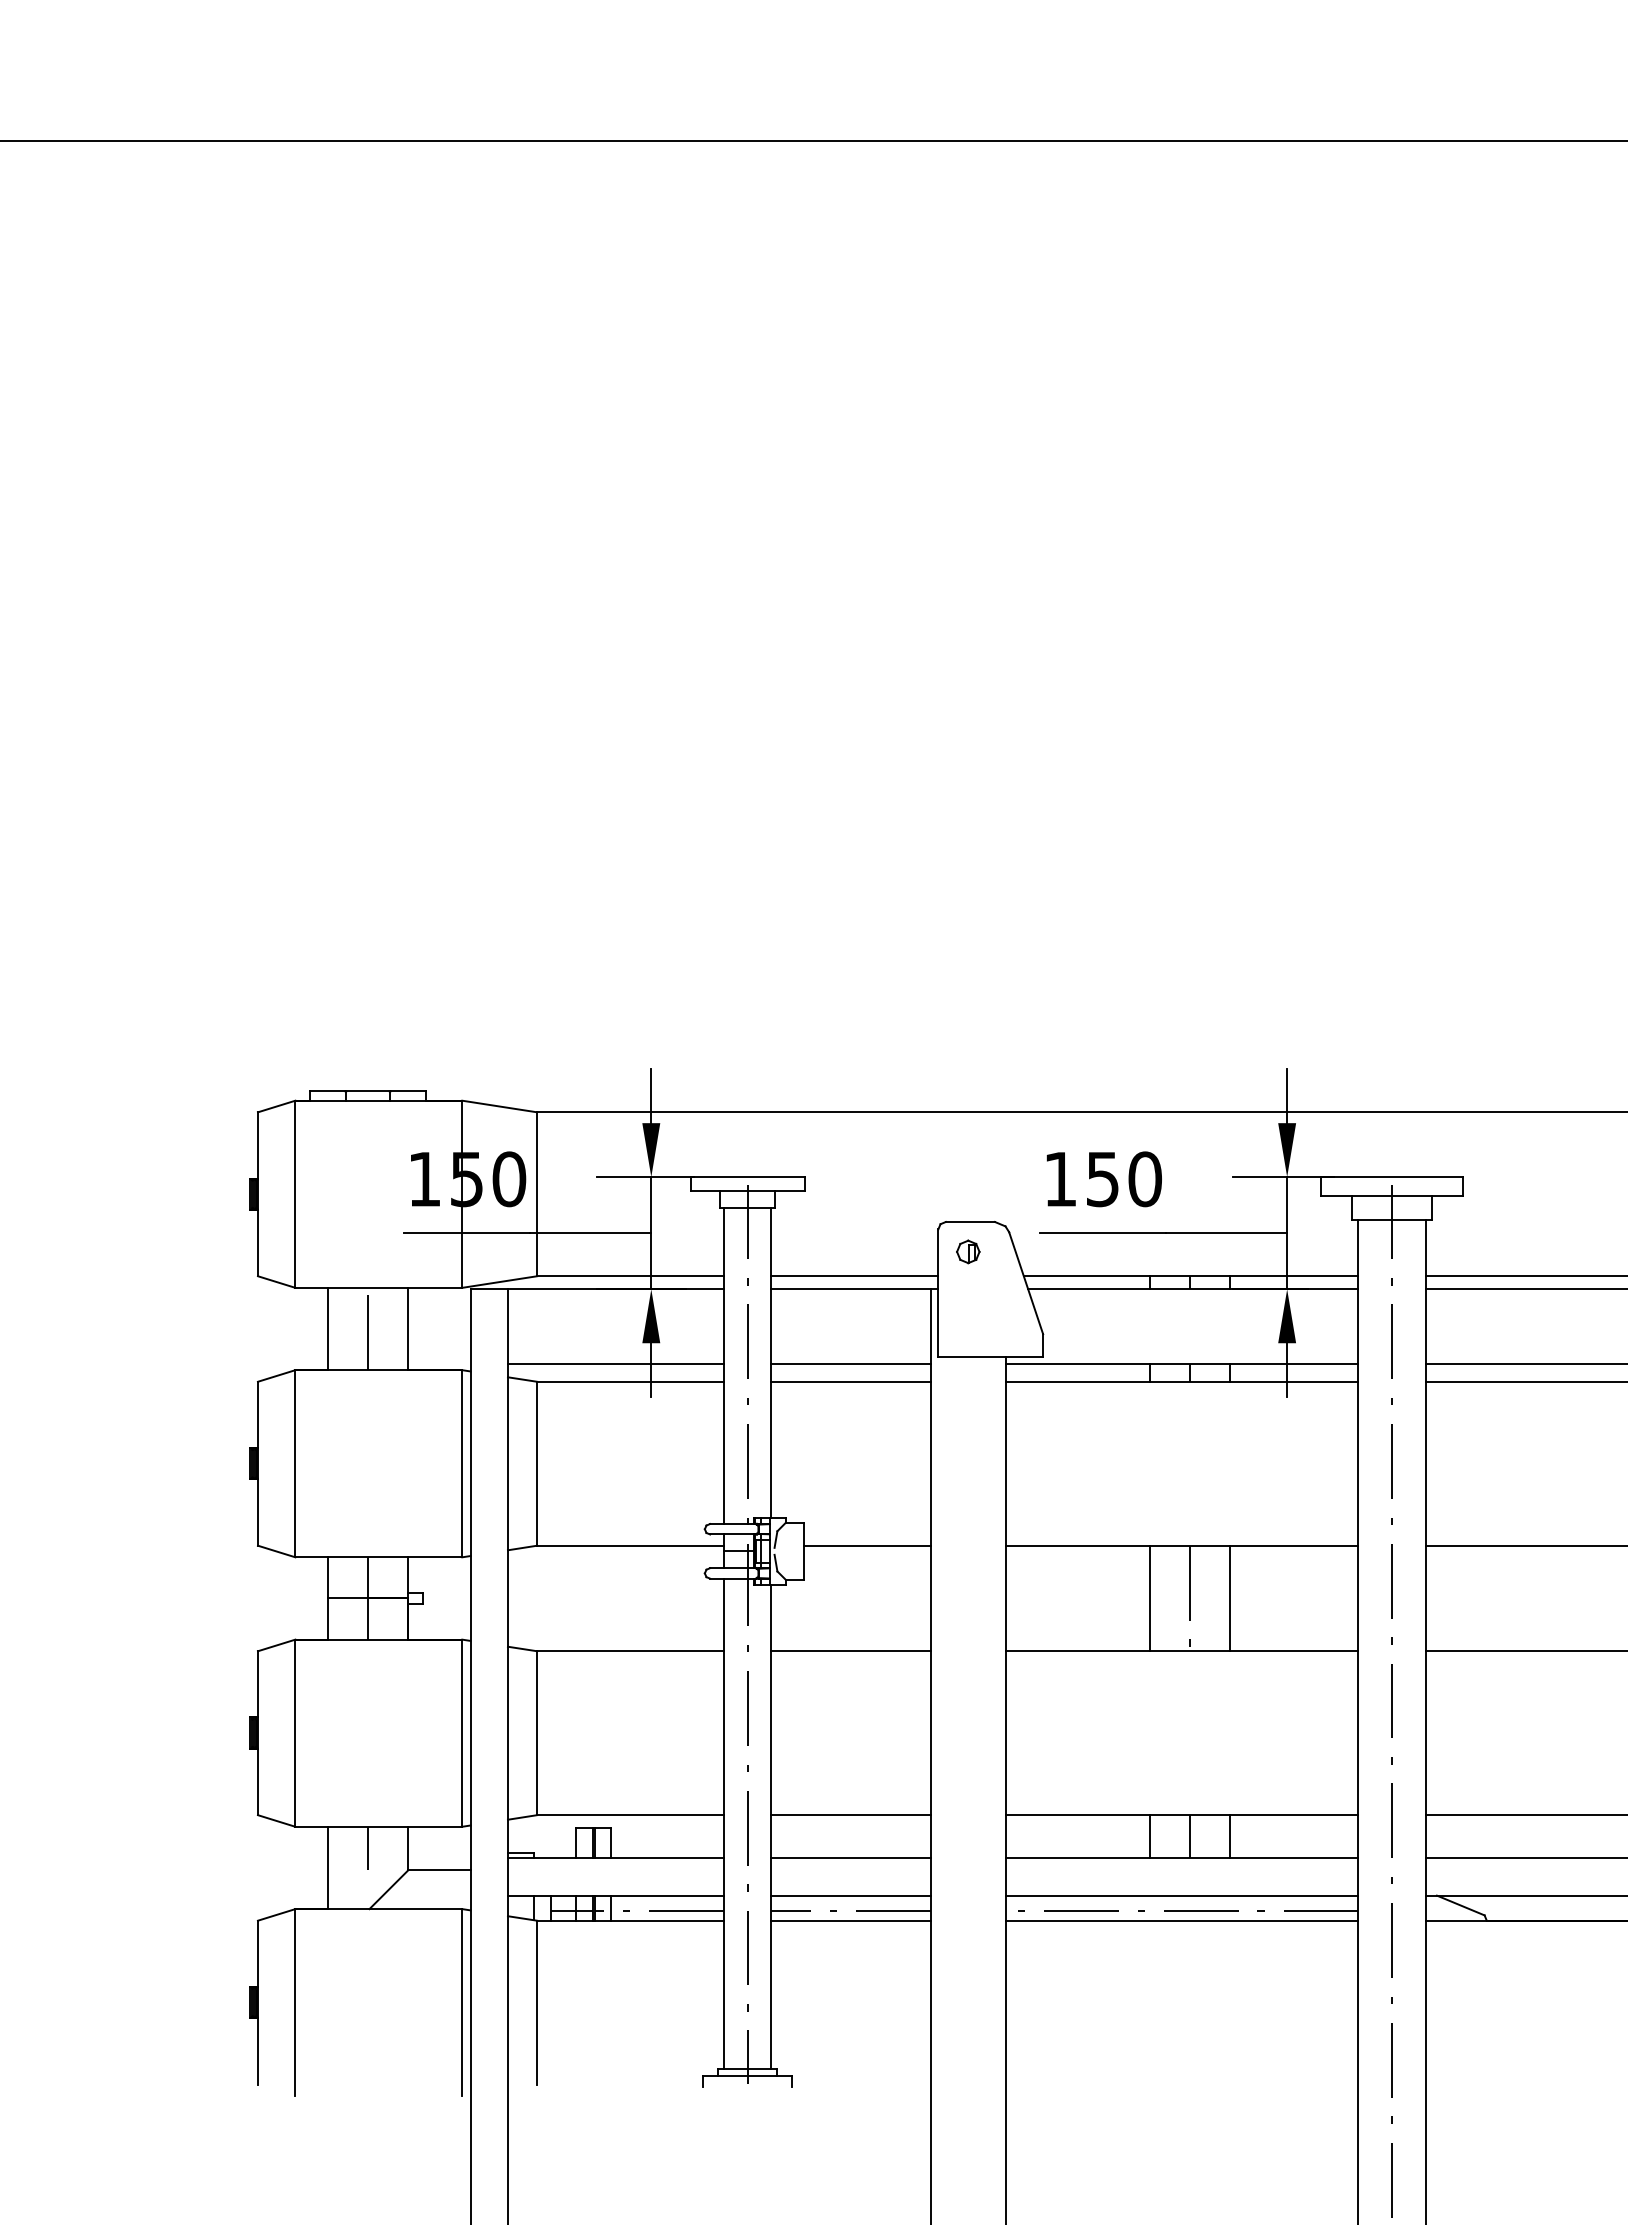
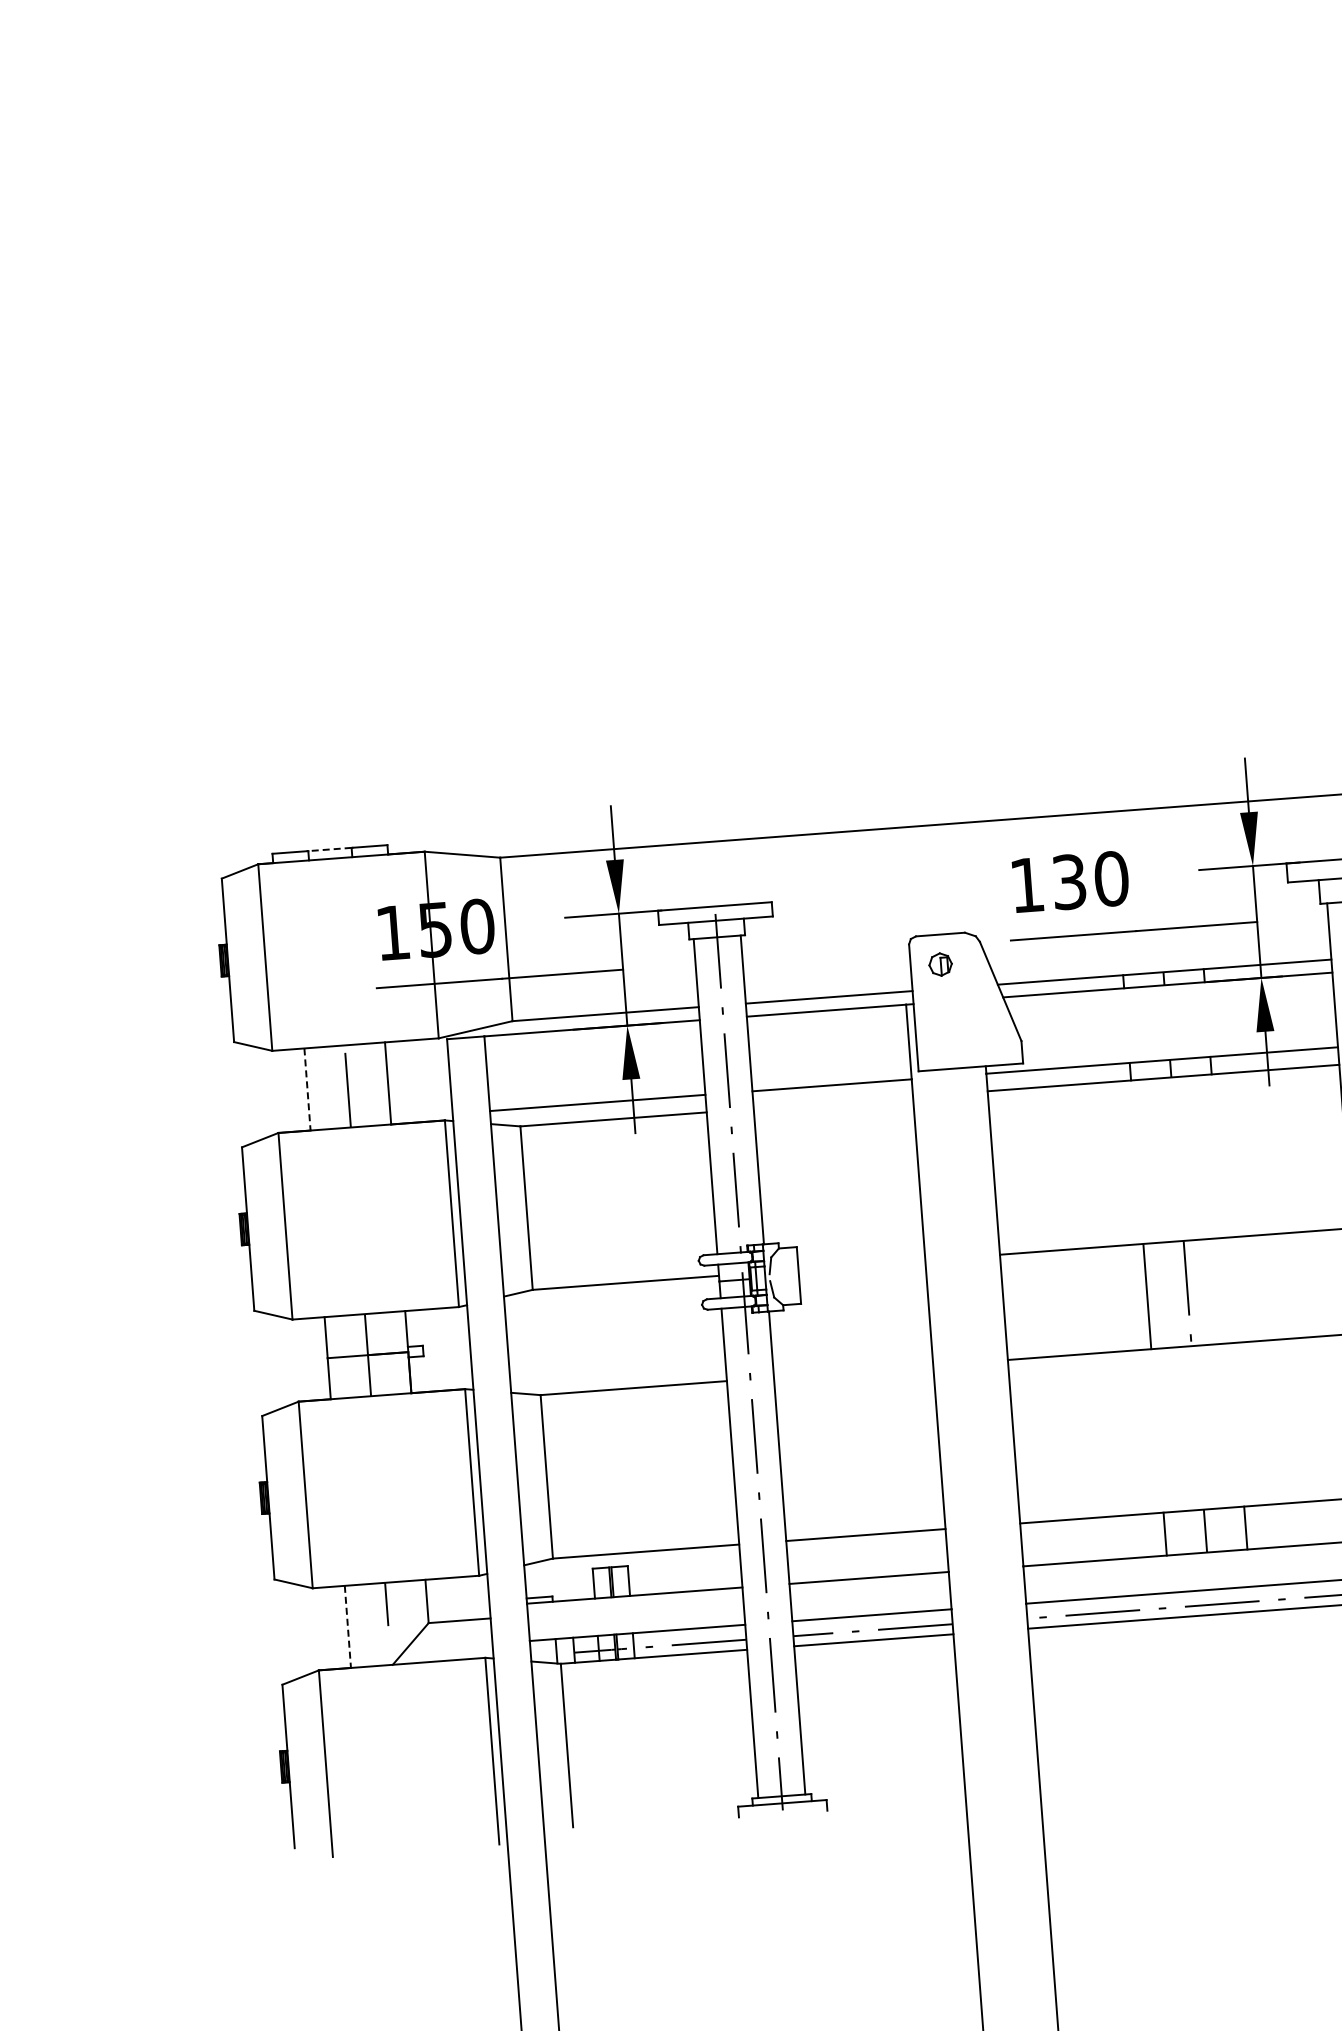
line: (367, 1091) -> (329, 849), solid -> dashed
text: (1102, 1178) -> (1068, 881), 150 -> 130
line: (327, 1329) -> (307, 1089), solid -> dashed
line: (850, 1381) -> (832, 1102), removed
line: (866, 1545) -> (861, 1264), removed
line: (1230, 1598) -> (1228, 1290), removed
line: (850, 1651) -> (853, 1371), removed
line: (327, 1868) -> (347, 1627), solid -> dashed

